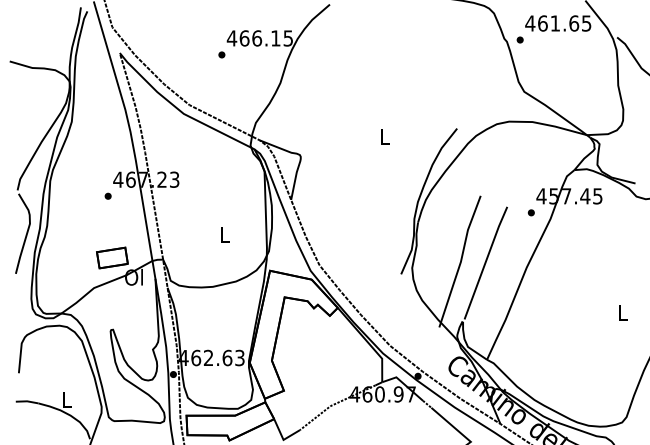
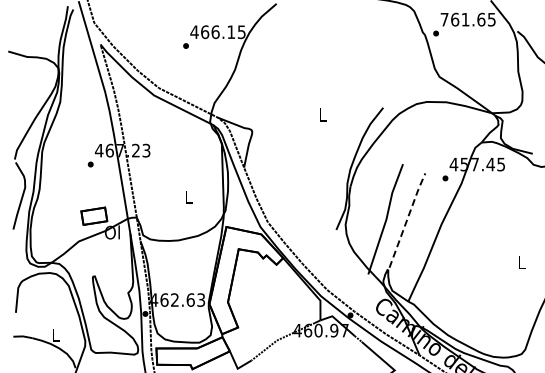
text: (530, 23) -> (444, 19), 461.65 -> 761.65
line: (486, 261) -> (407, 219), solid -> dashed

